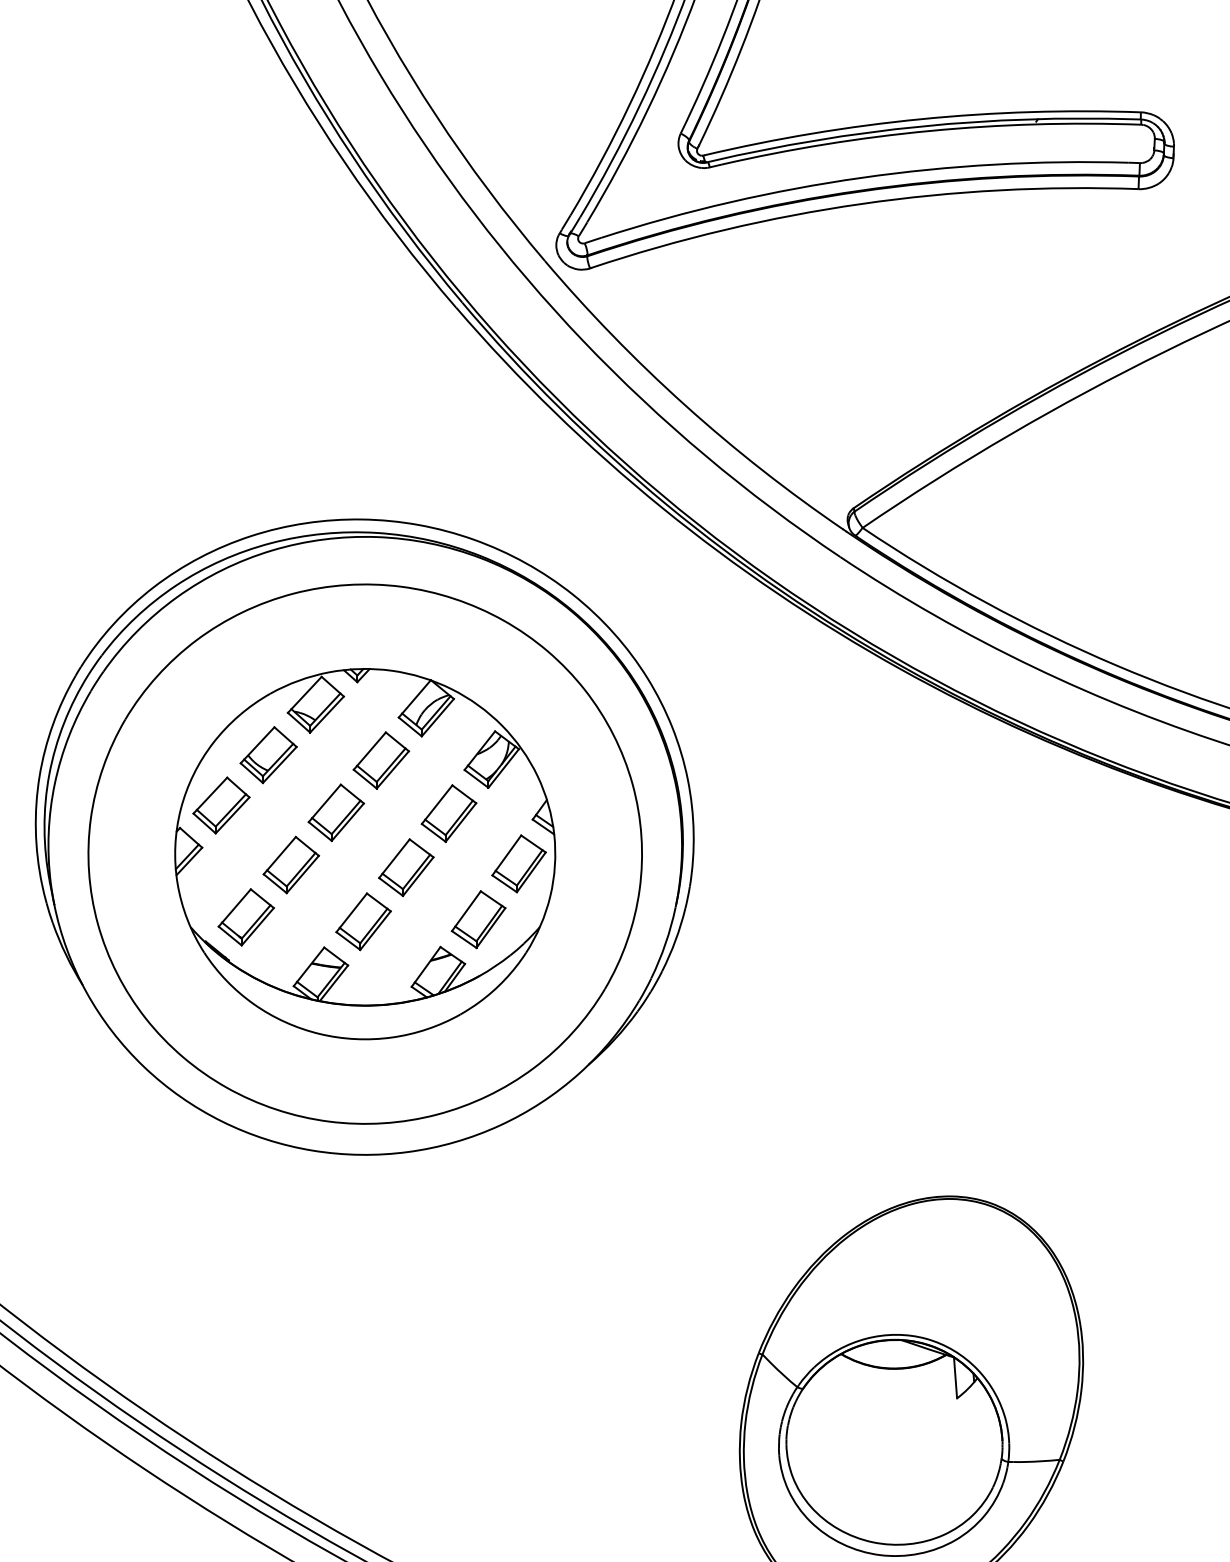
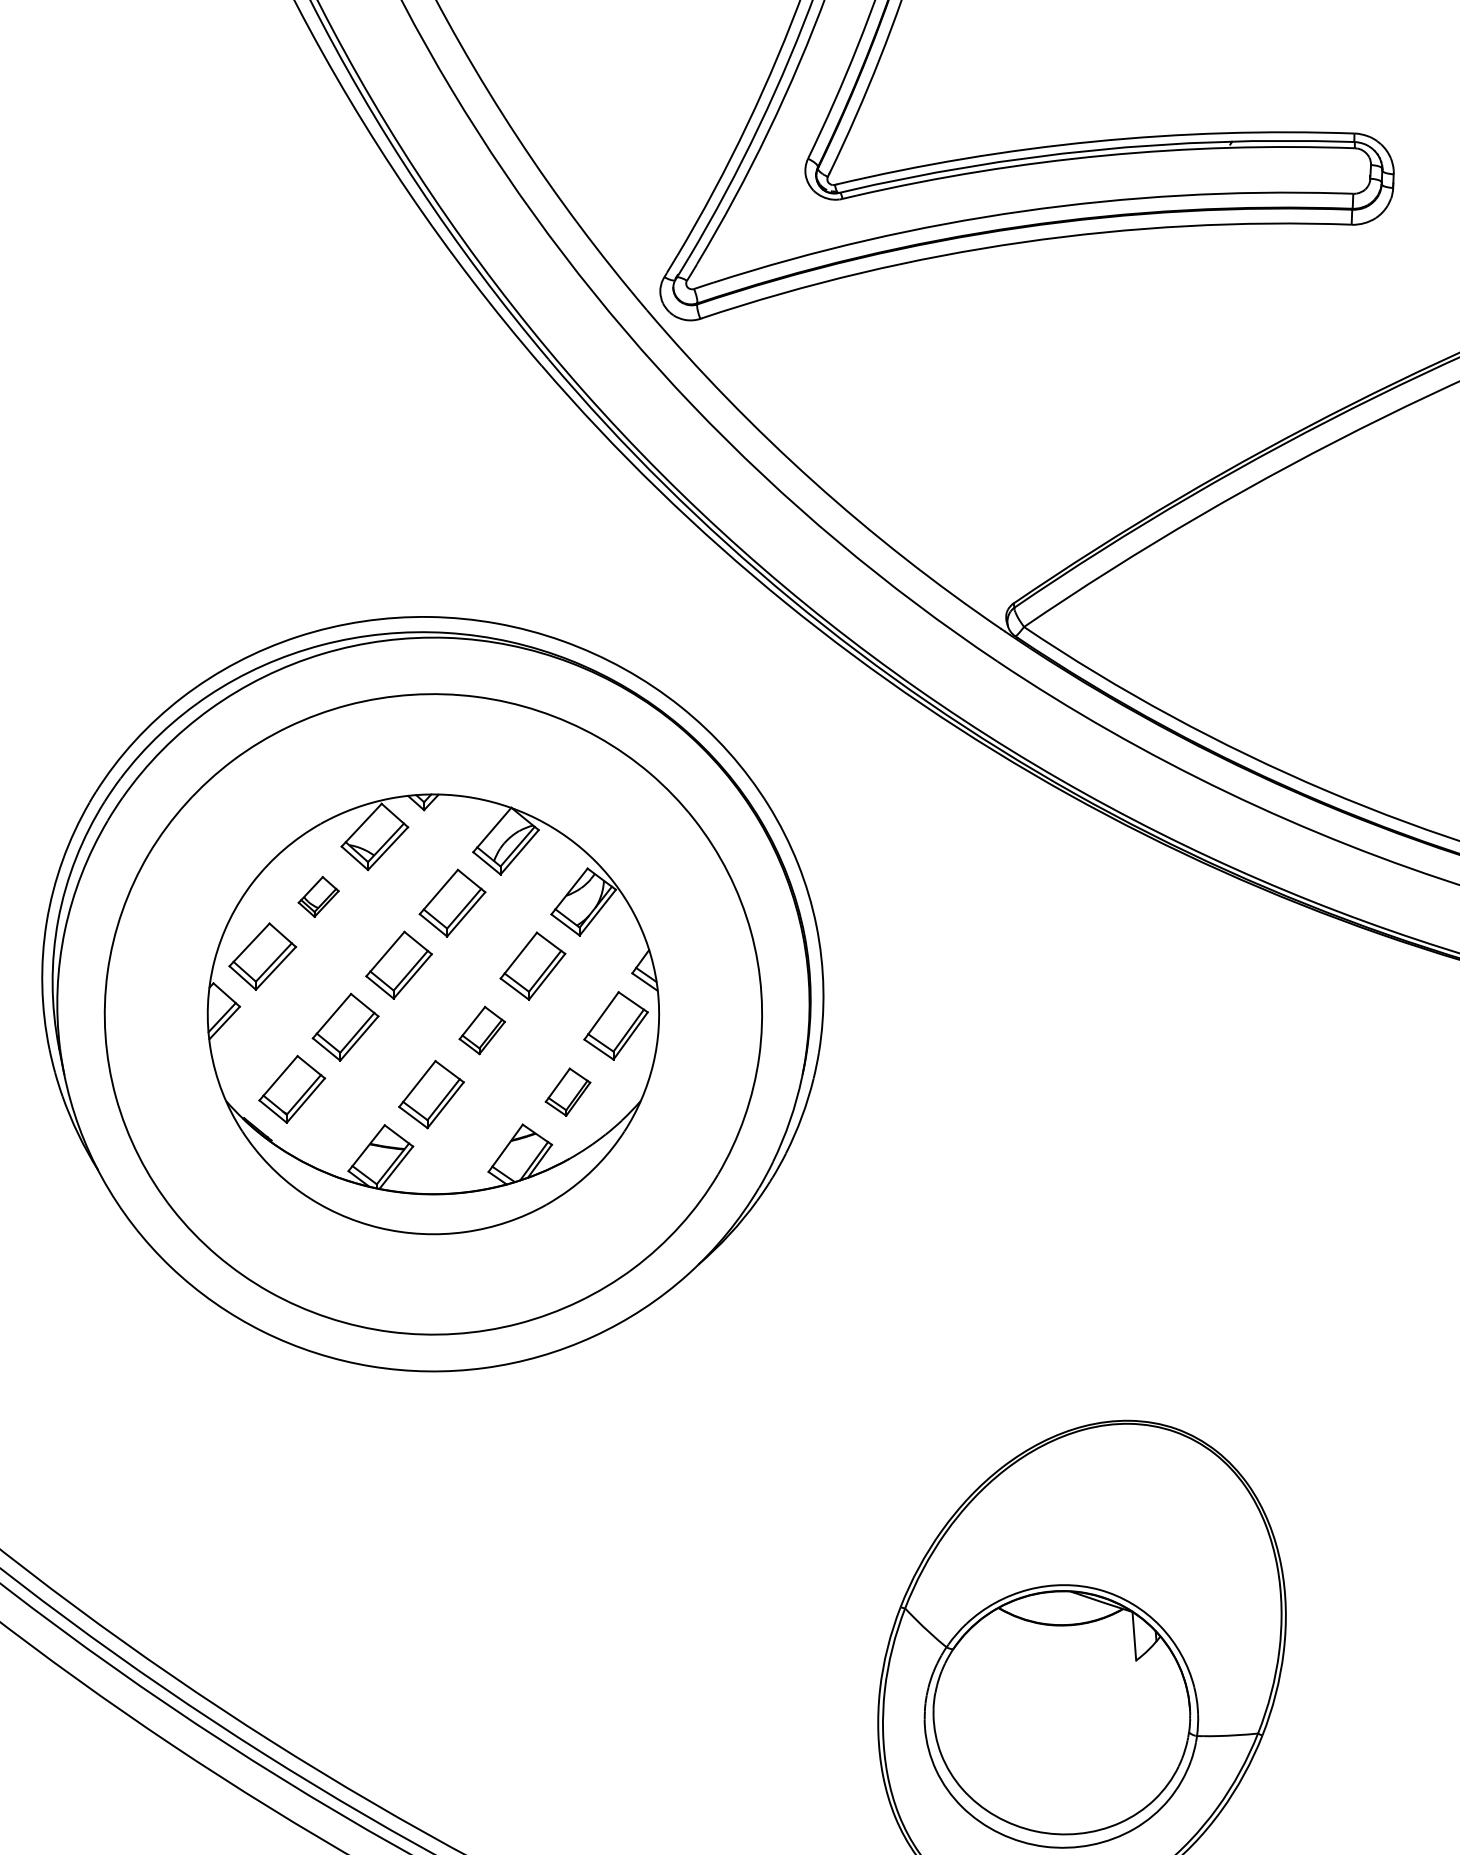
part: (268, 755) -> (318, 897), size x0.6
part: (406, 867) -> (482, 1030), size x0.7
part: (478, 919) -> (567, 1091), size x0.7

